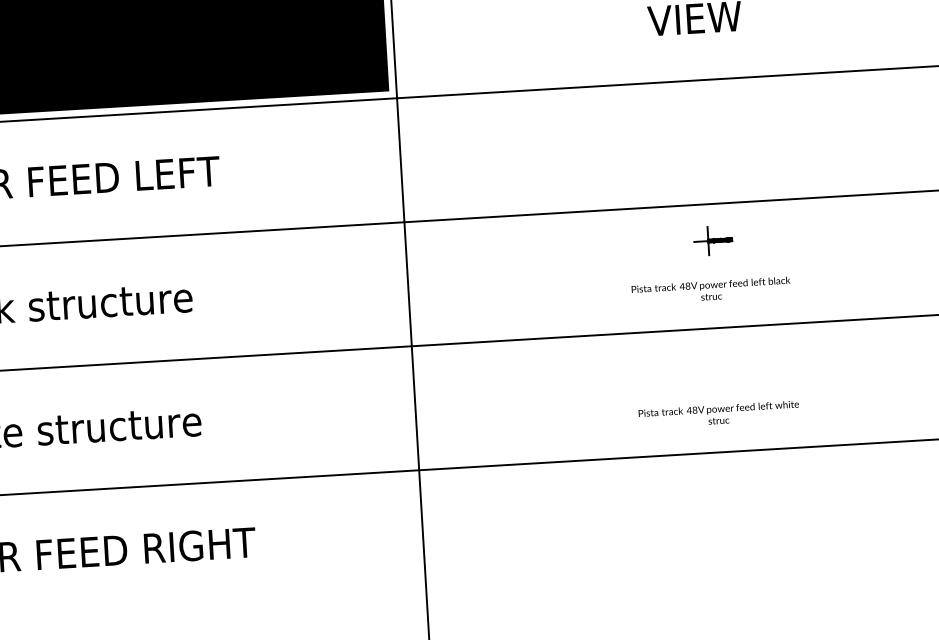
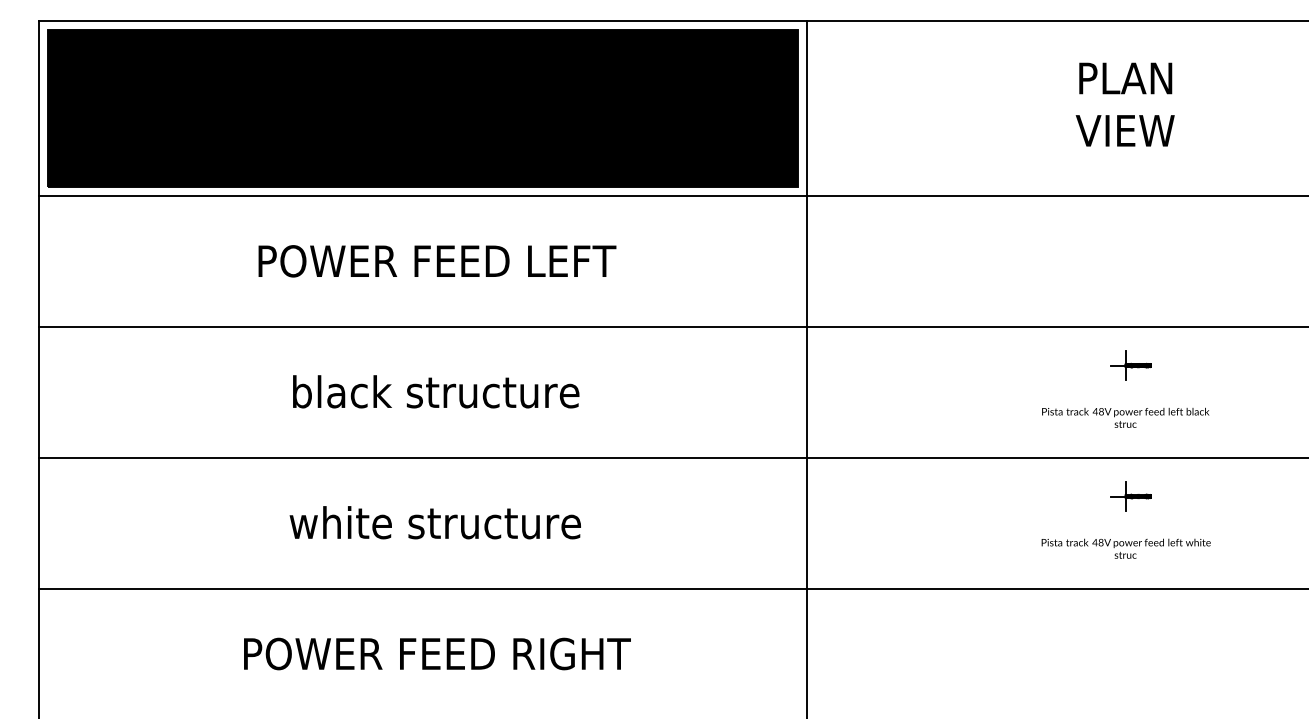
part: (720, 364) -> (1130, 496), added

